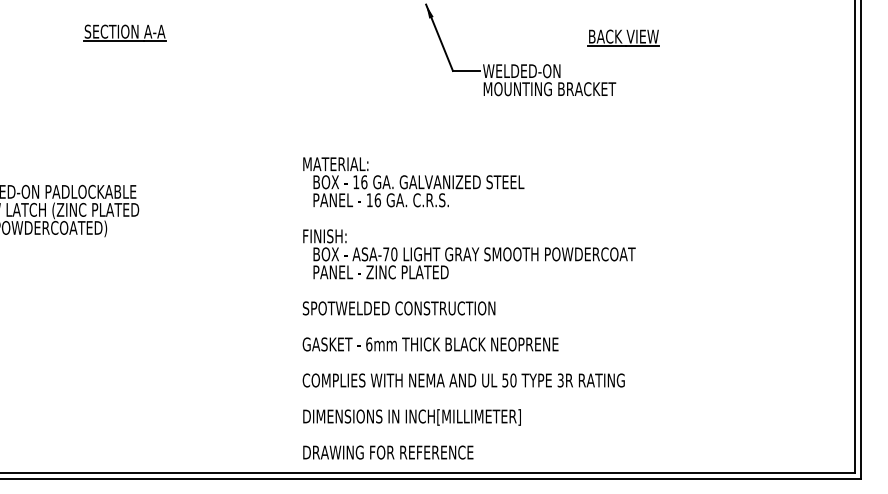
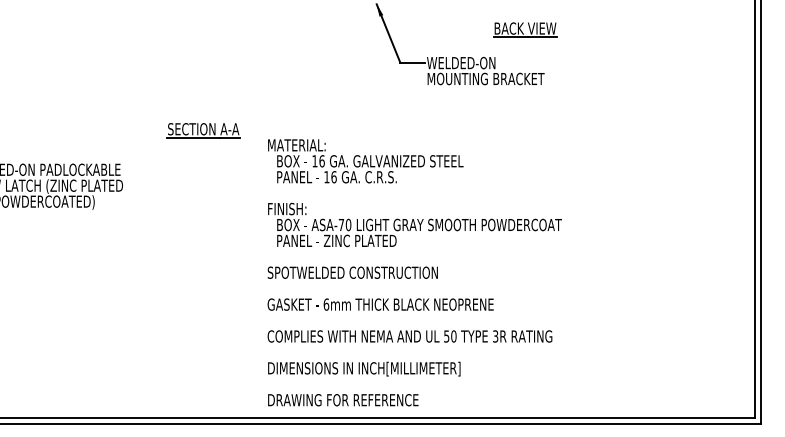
part: (124, 33) -> (203, 130), moved
part: (623, 37) -> (525, 29), moved

